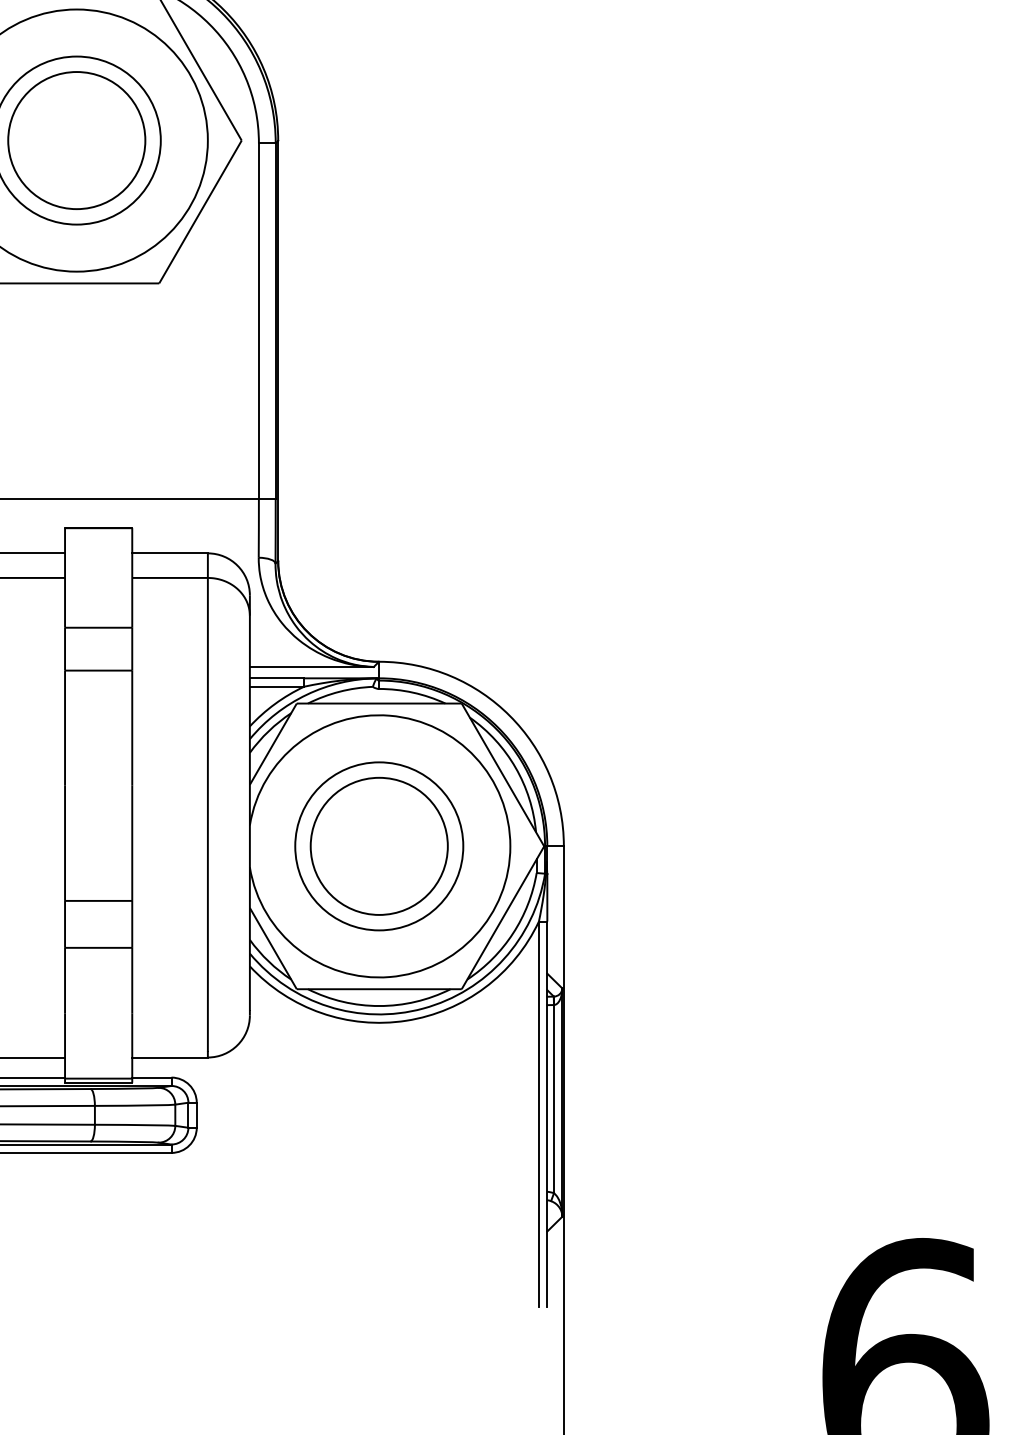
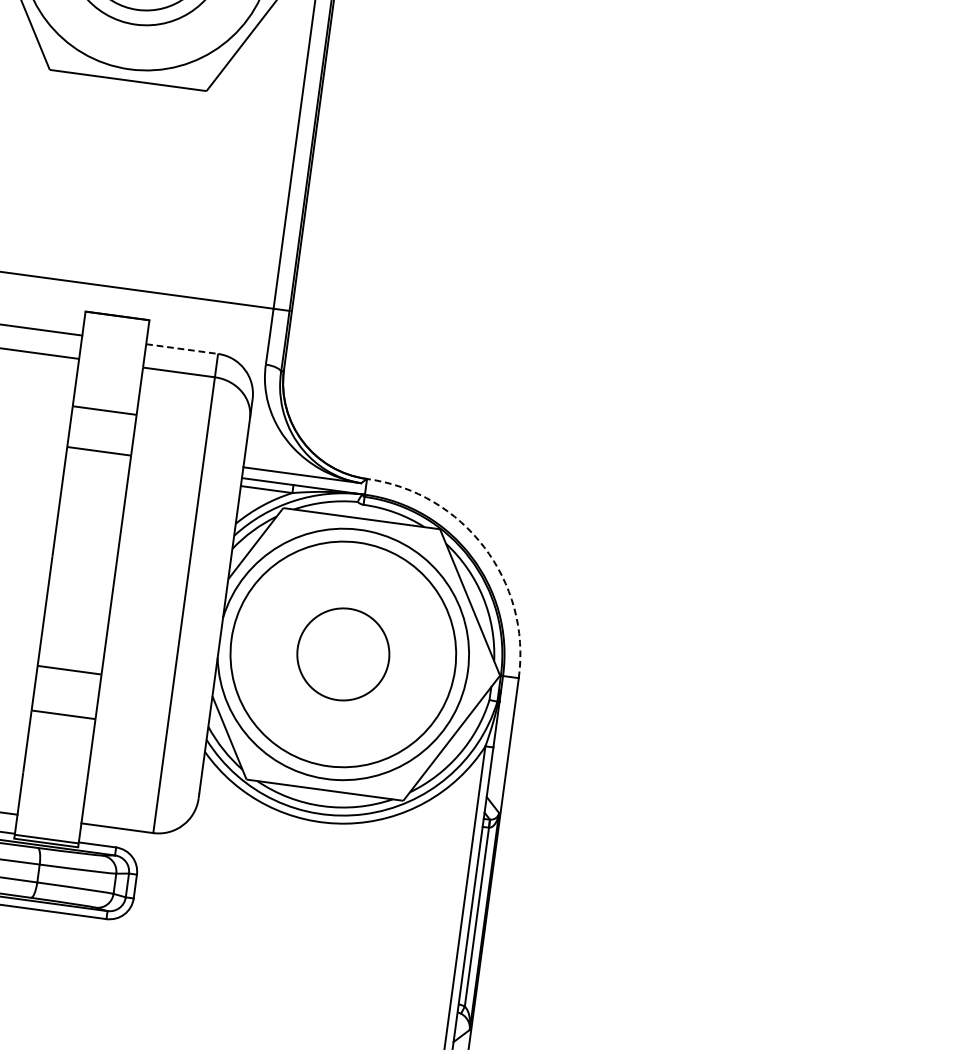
line: (170, 553) -> (182, 349), solid -> dashed
arc: (509, 715) -> (483, 546), solid -> dashed
circle: (378, 845) -> (342, 653), size x0.7
circle: (379, 846) -> (343, 654), size x1.4

